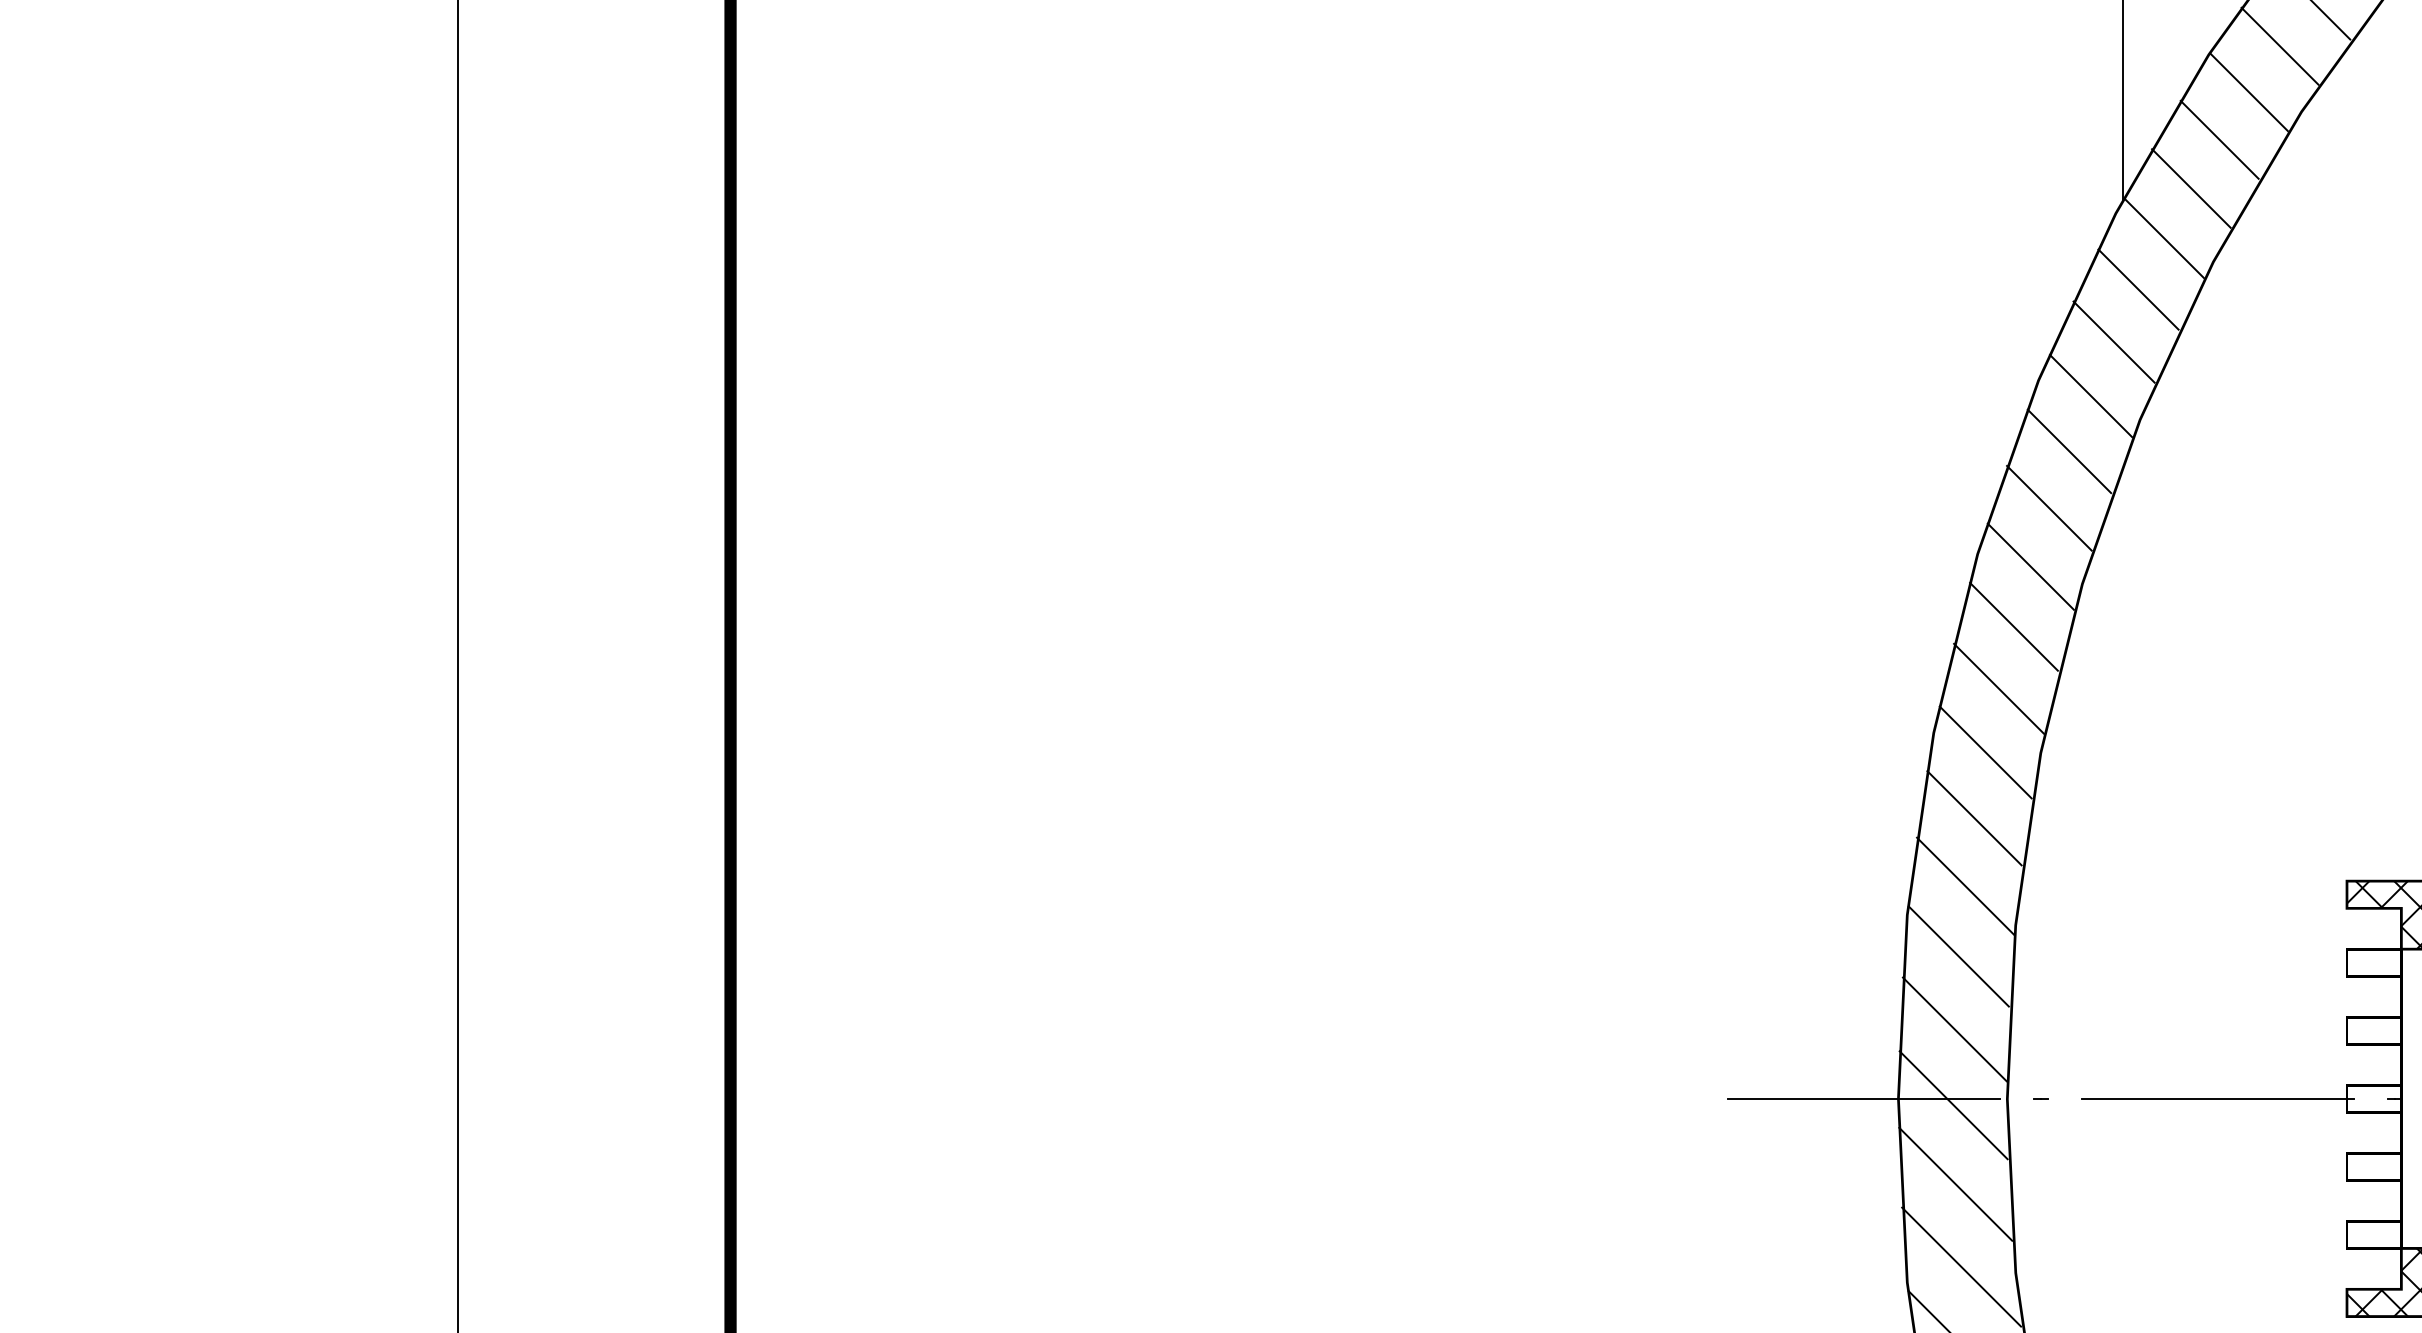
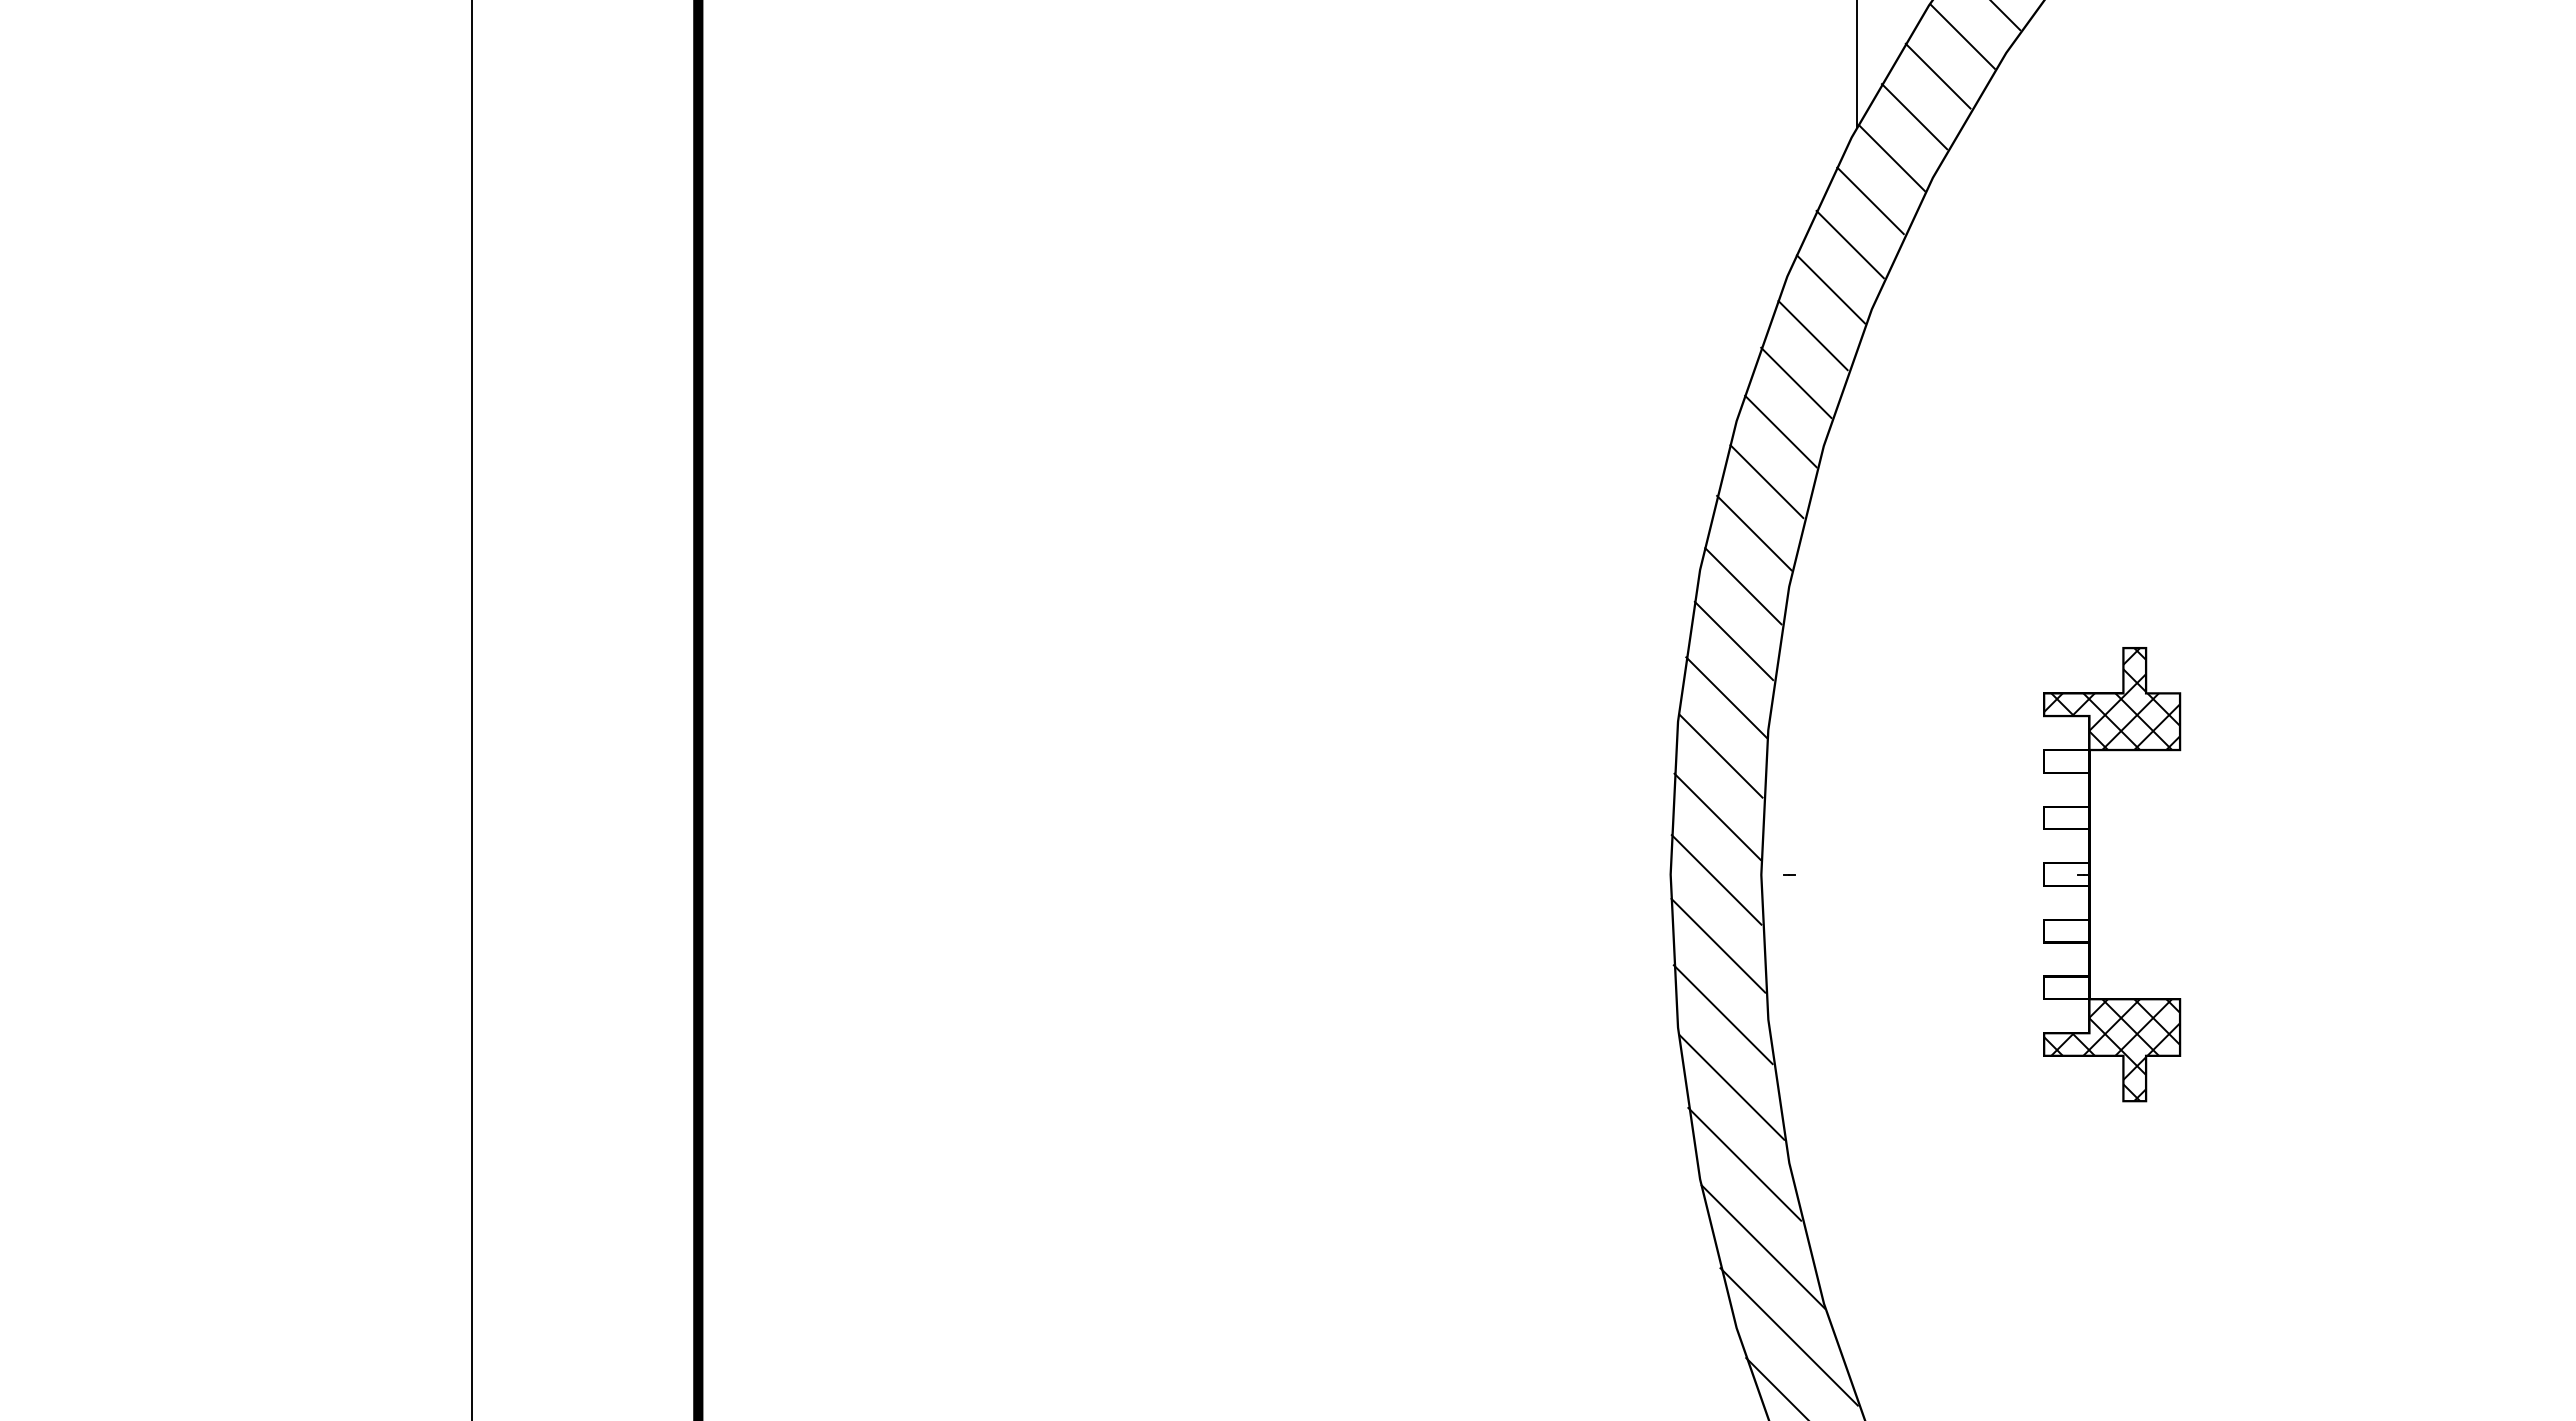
line: (1863, 1098) -> (1641, 874), removed
line: (2217, 1098) -> (1936, 874), removed

